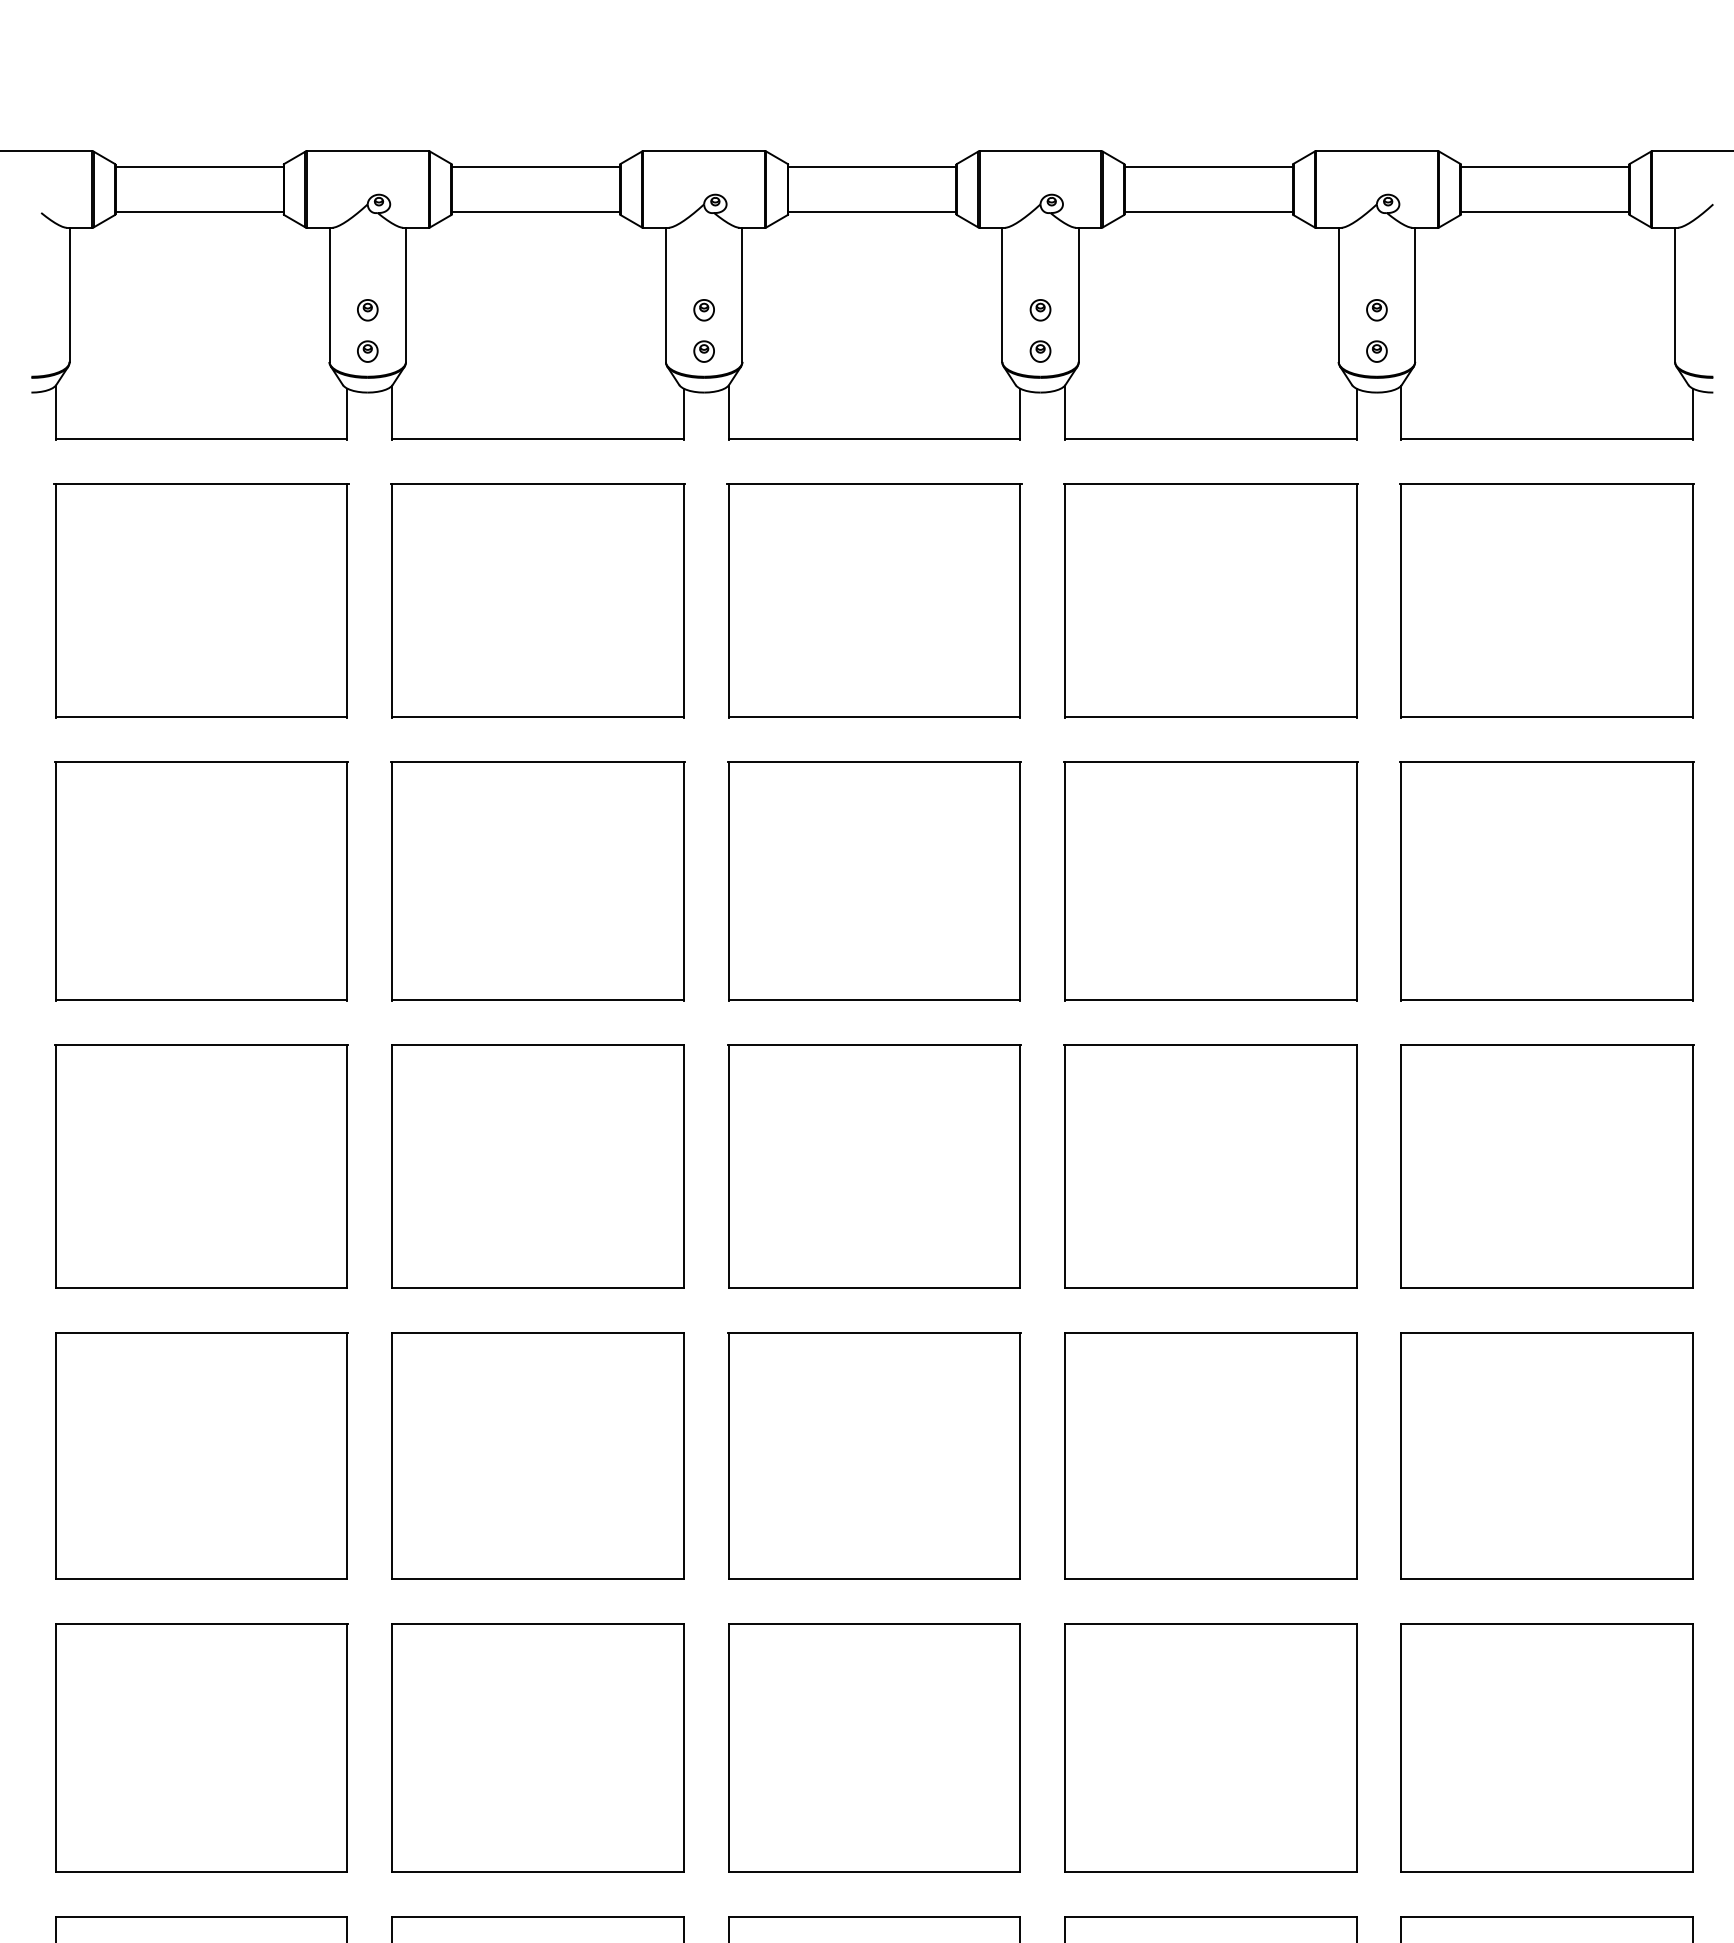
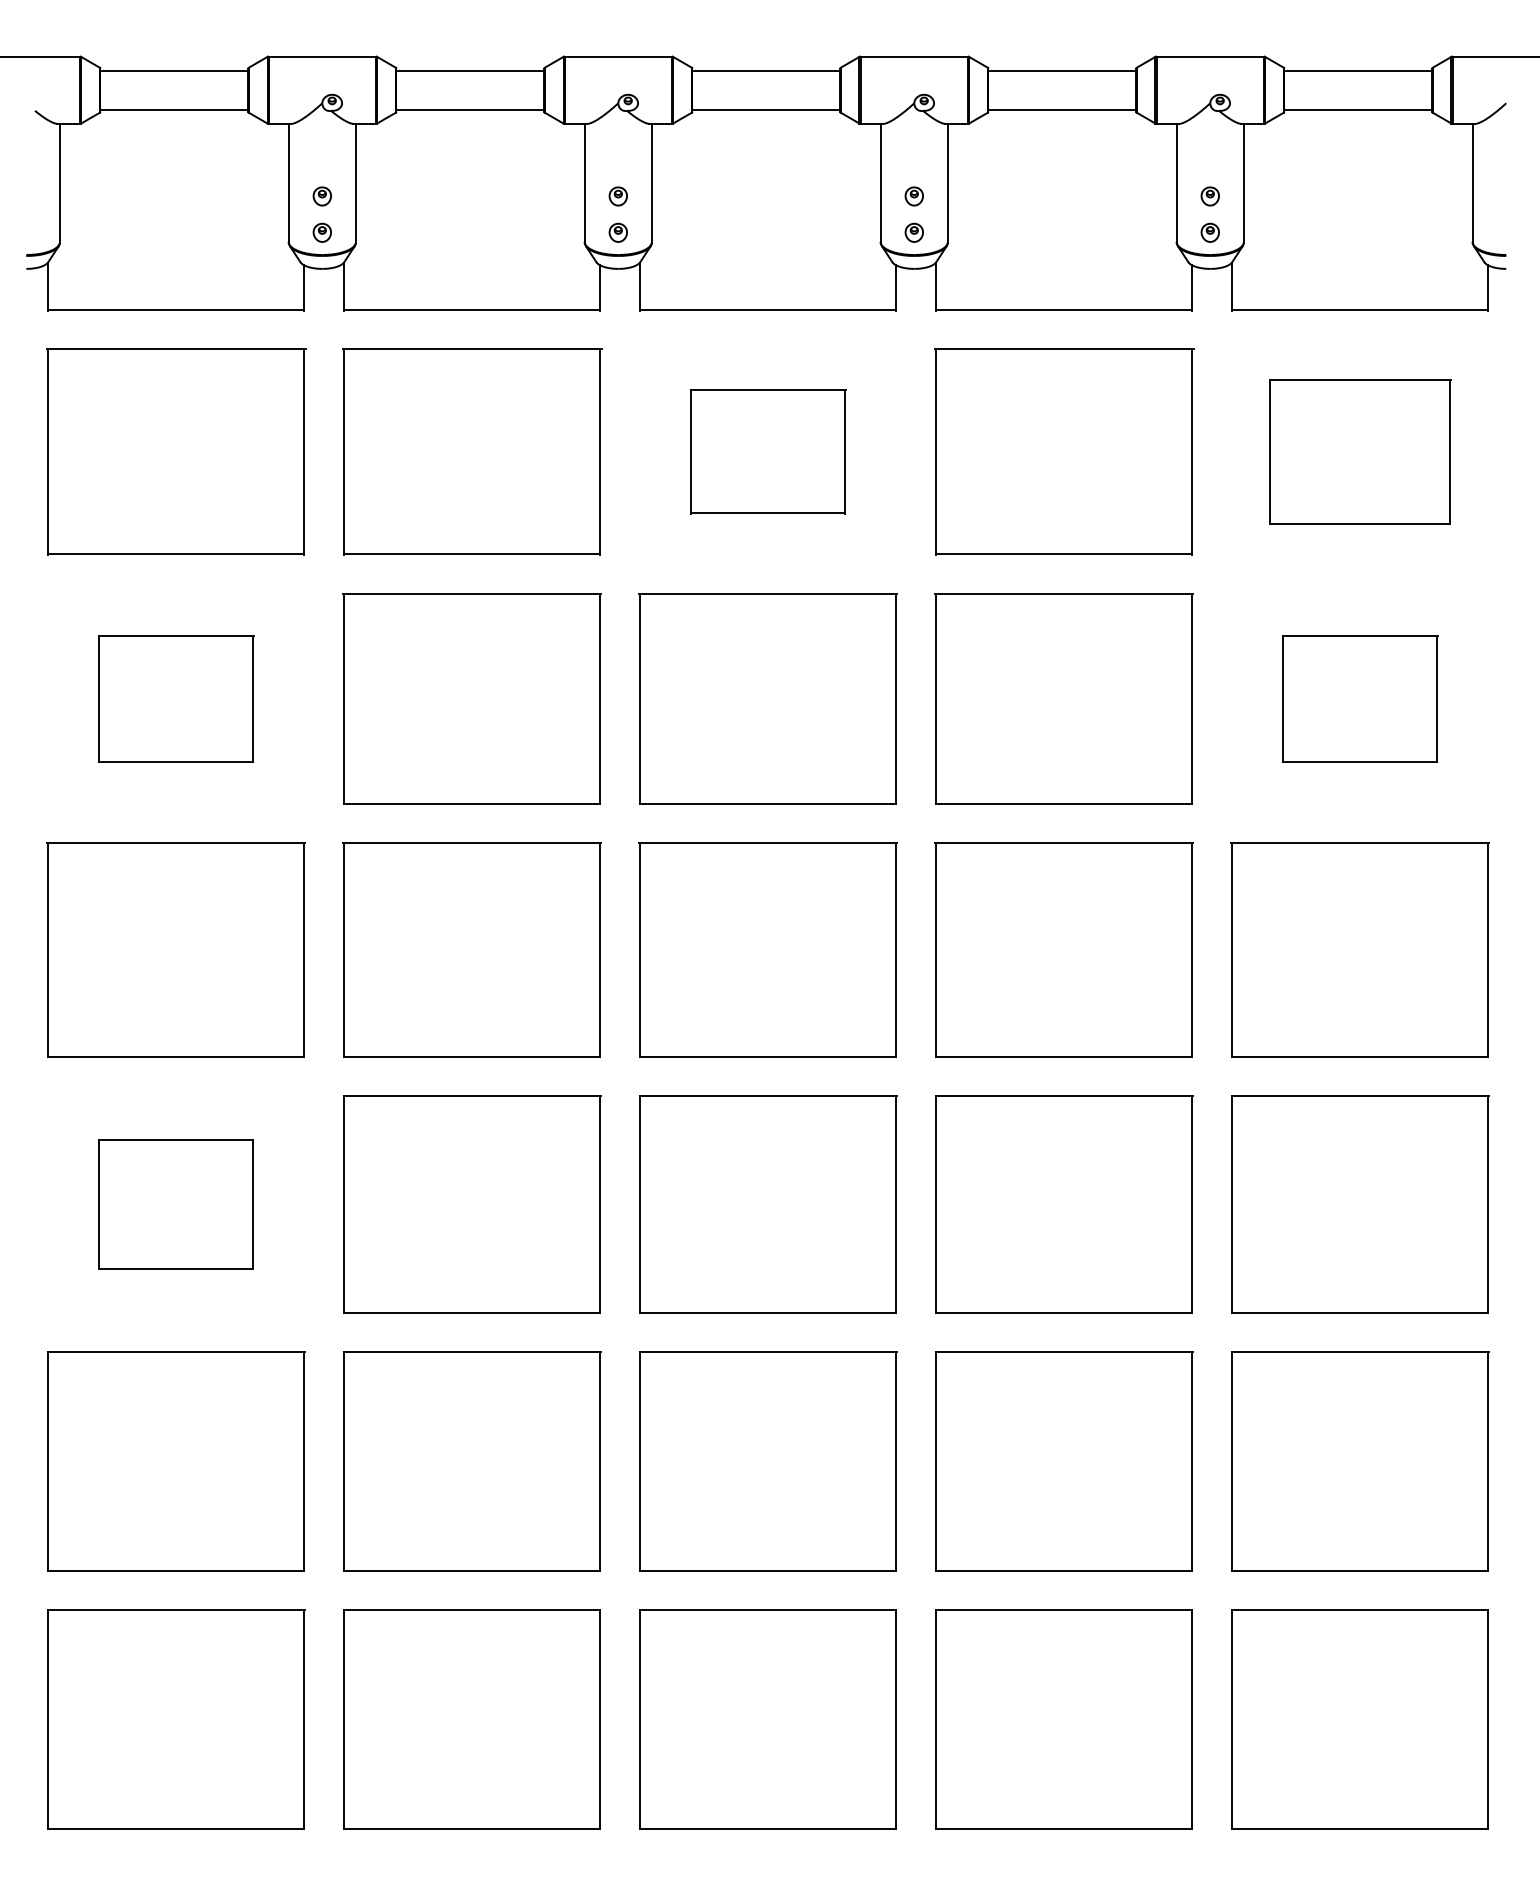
part: (874, 600) -> (768, 451), size x0.6
part: (1547, 600) -> (1360, 451), size x0.7
part: (200, 880) -> (175, 698), size x0.6
part: (1546, 880) -> (1359, 698), size x0.6
part: (202, 1455) -> (176, 1204), size x0.6

